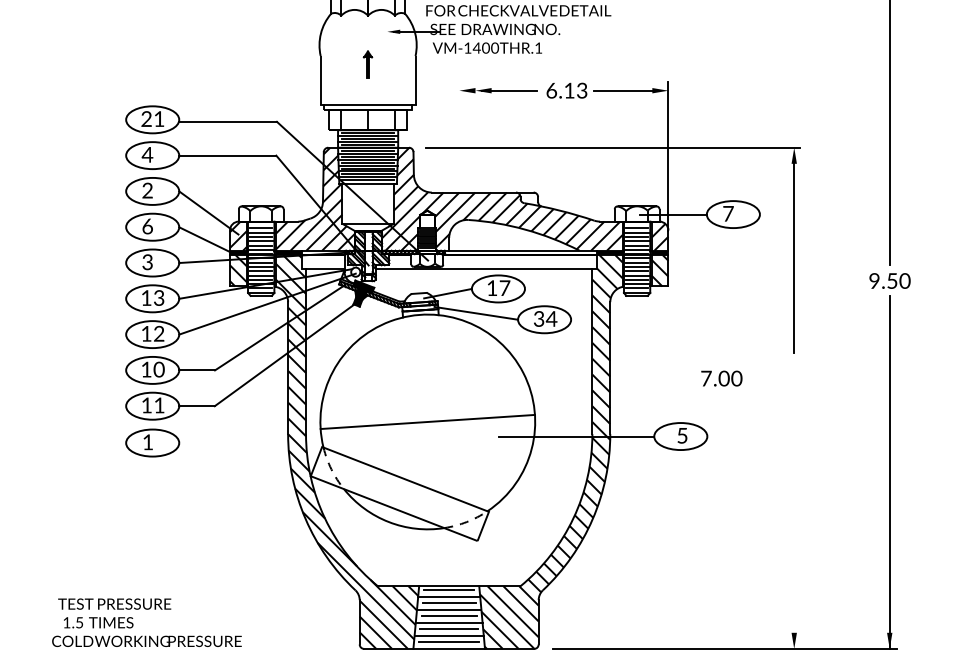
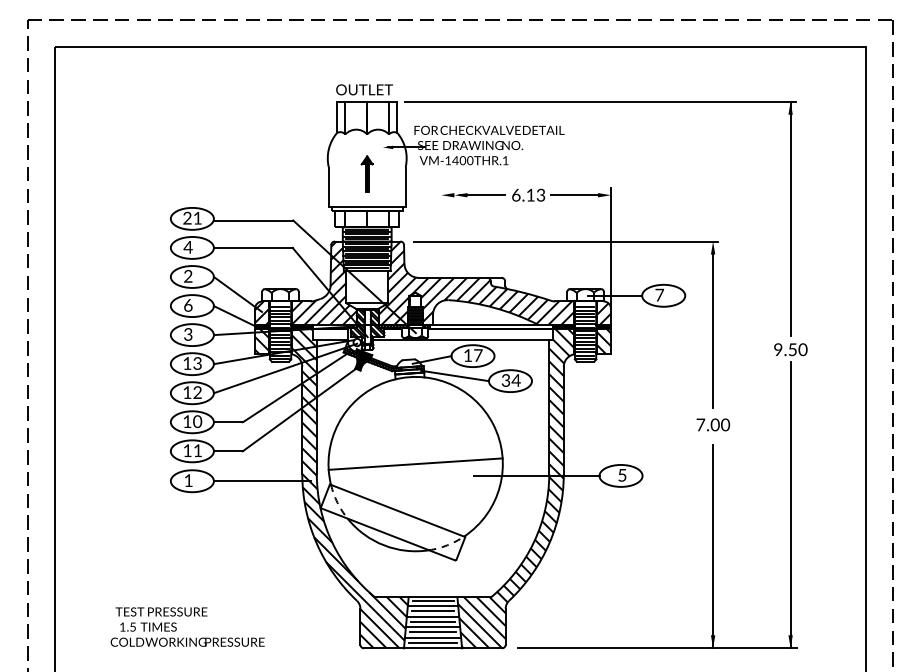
part: (367, 63) -> (366, 173), size x1.67
text: (722, 378) -> (713, 424), moved
line: (239, 443) -> (262, 481), added
line: (794, 523) -> (713, 546), added

